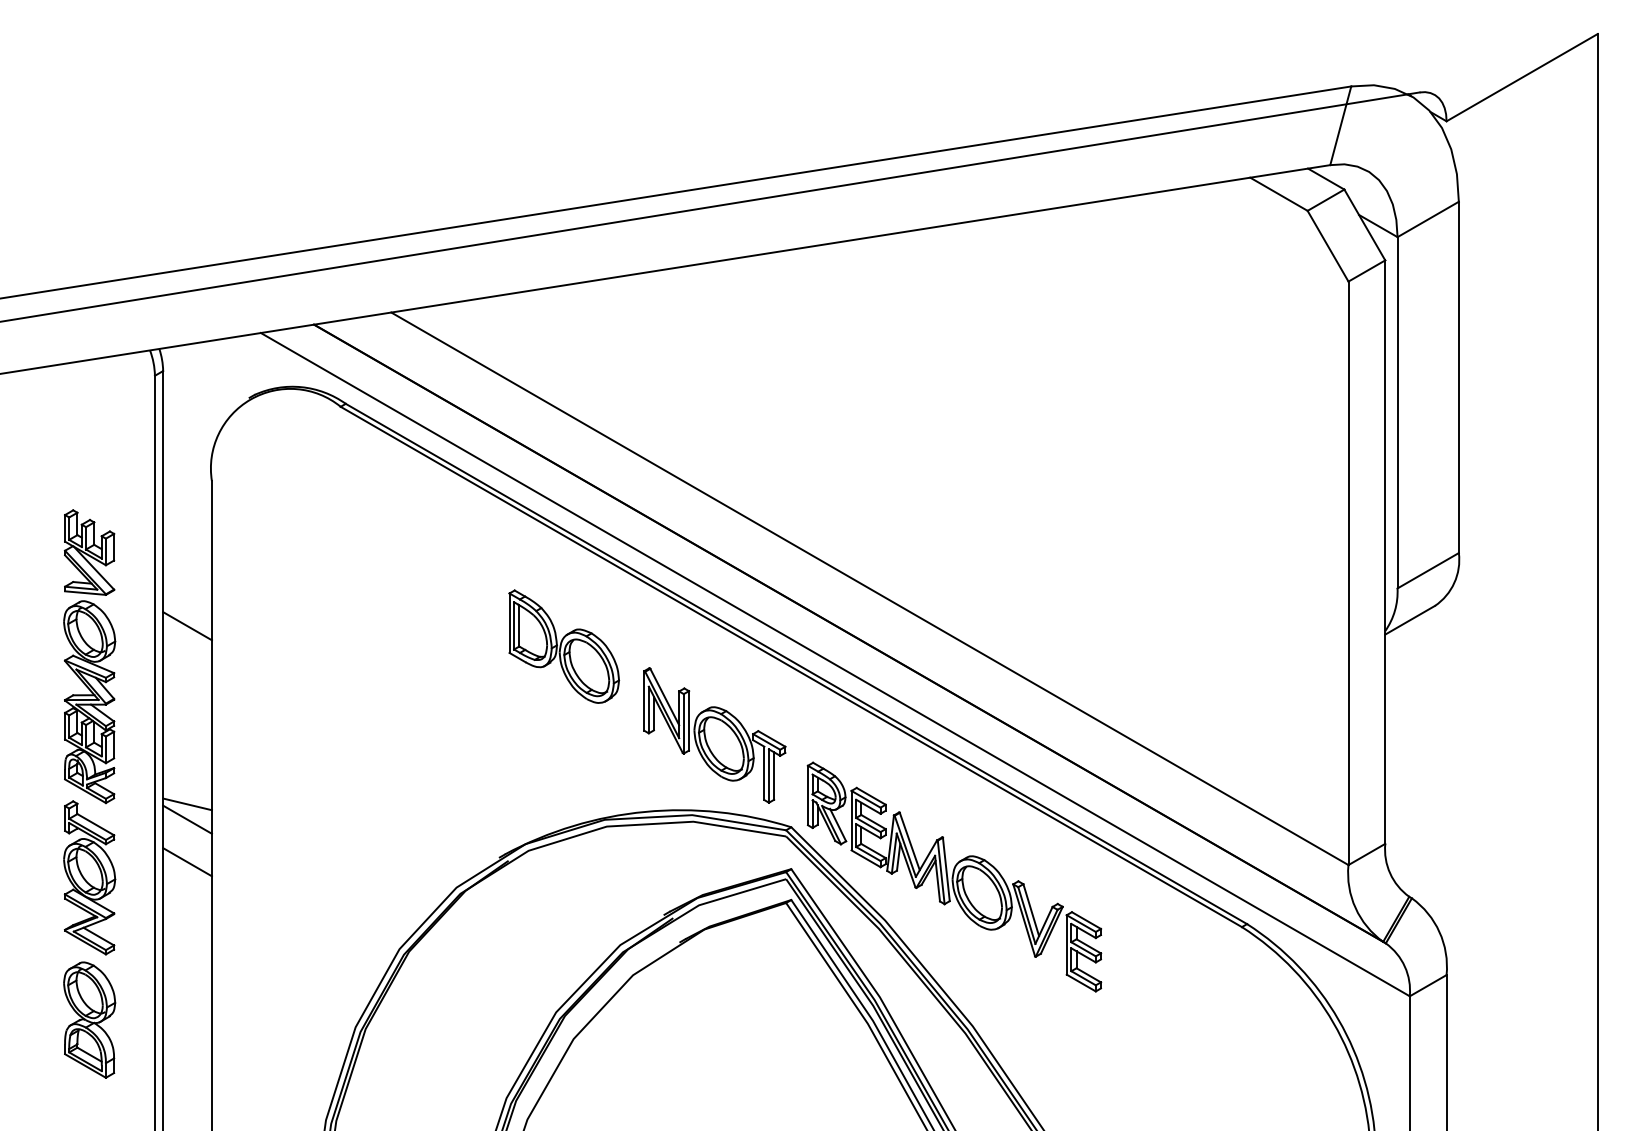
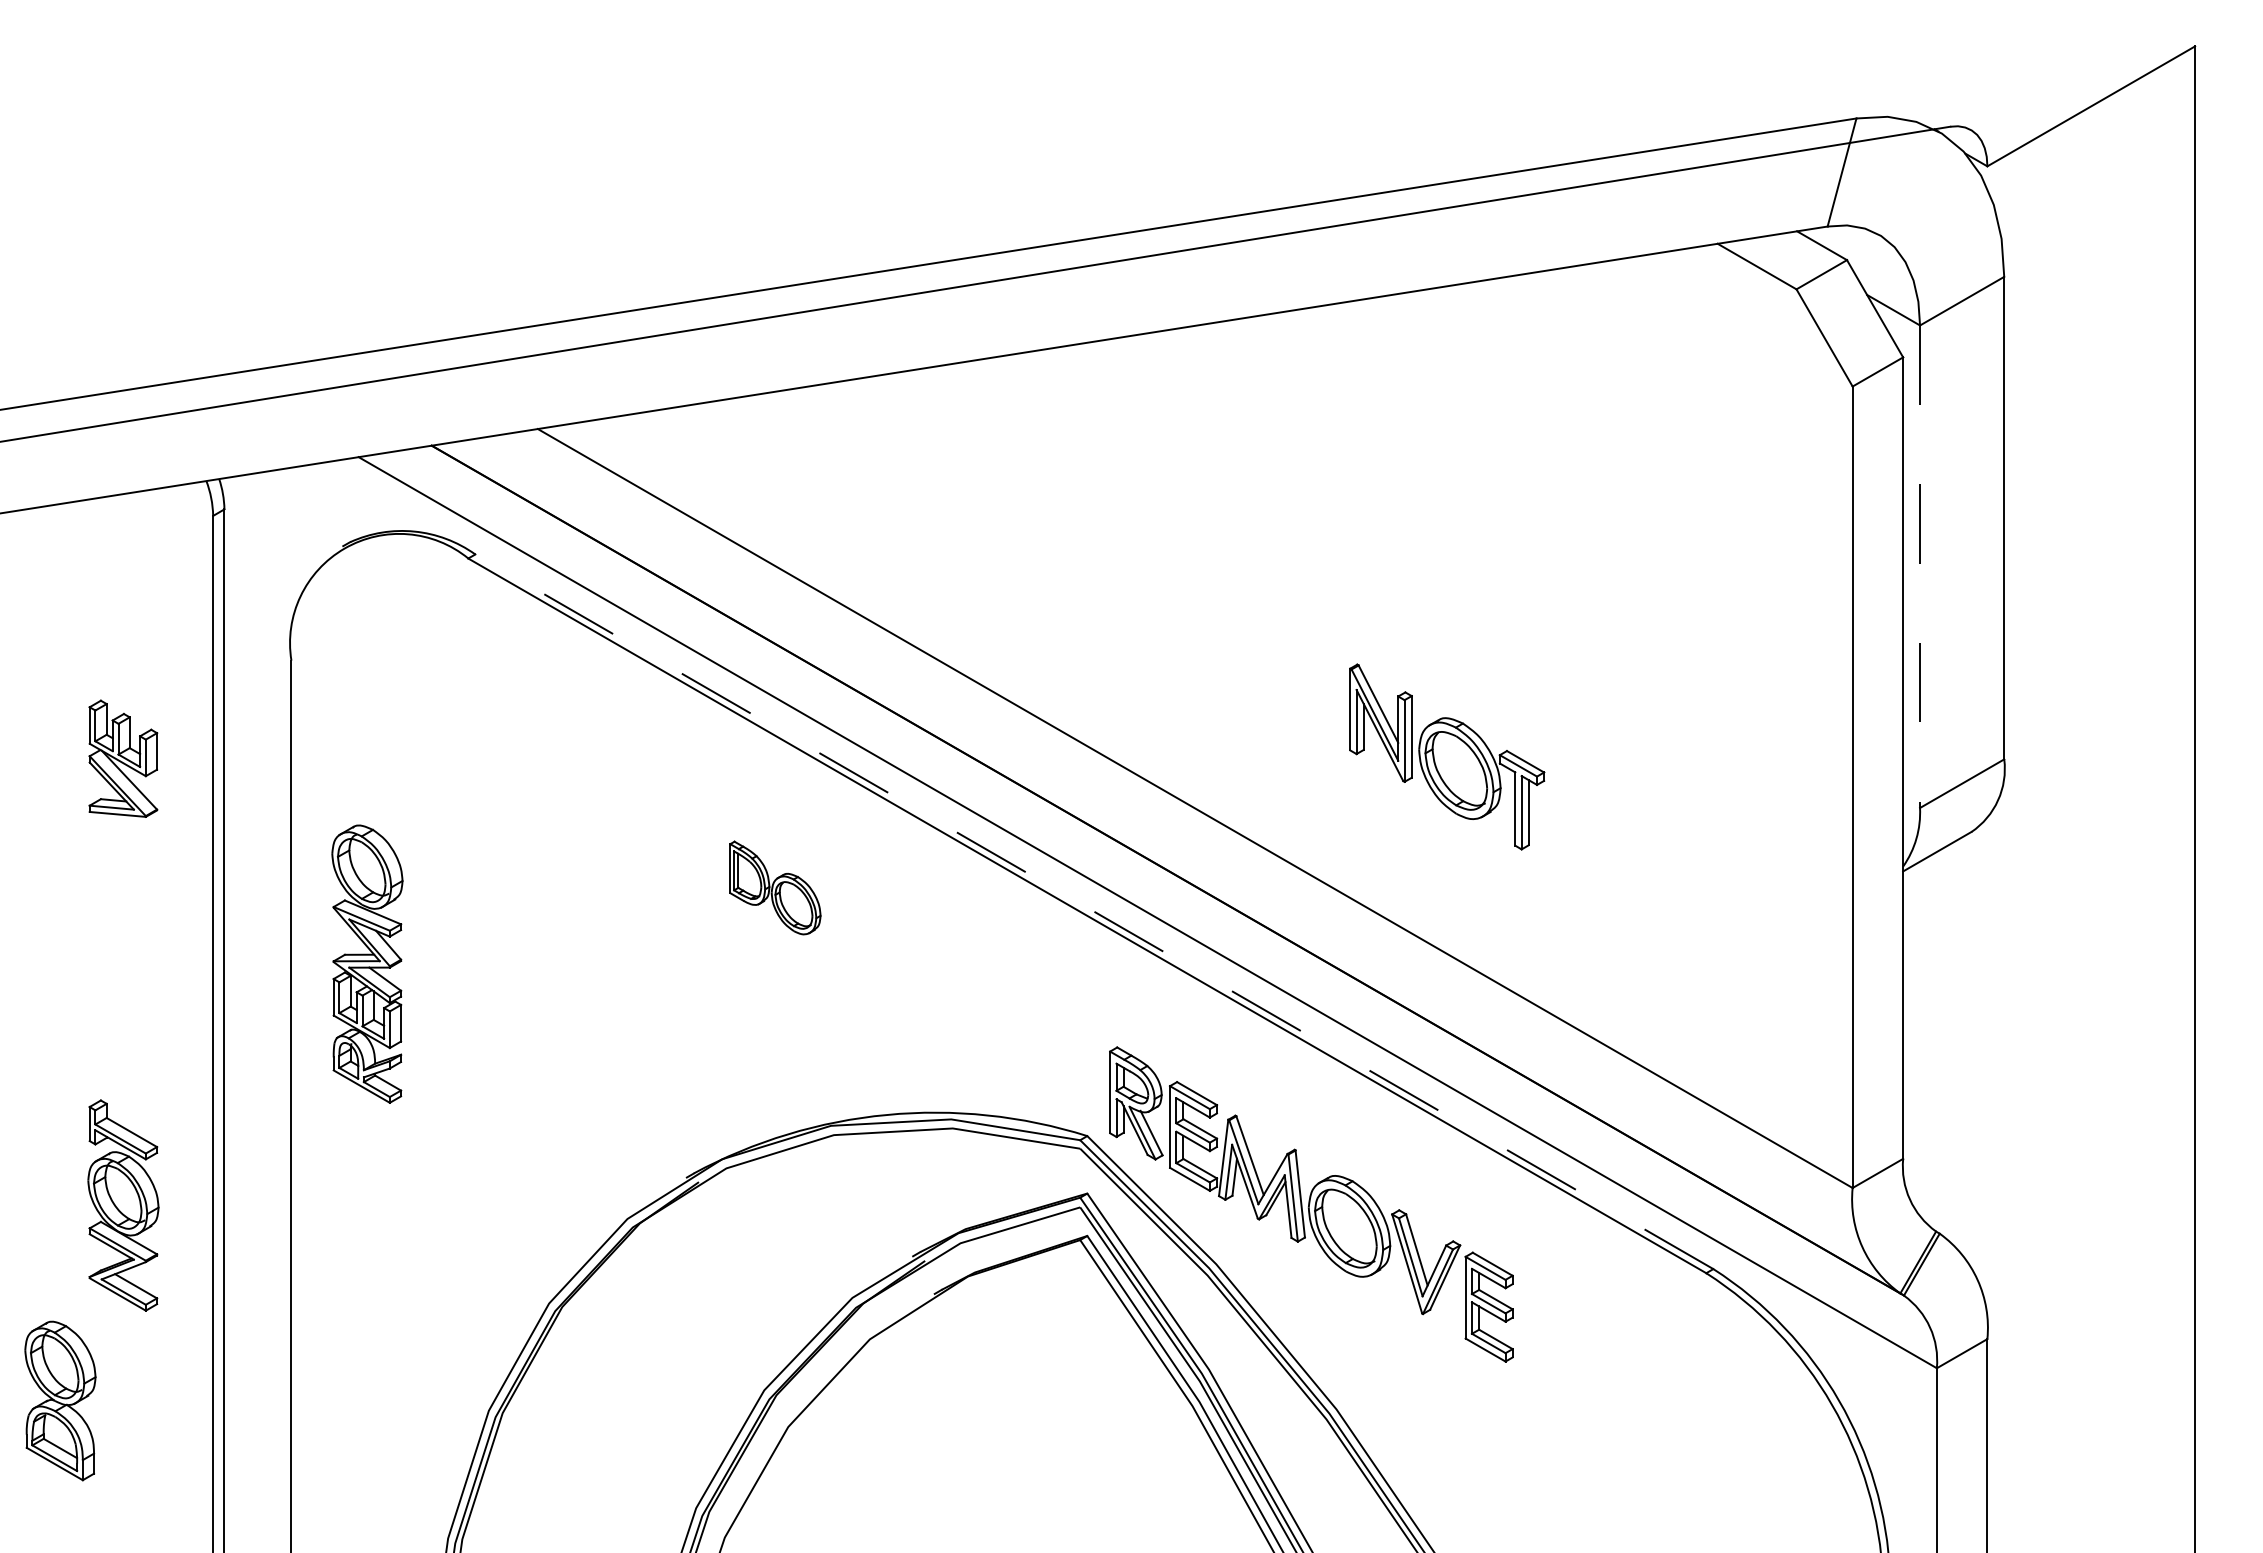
line: (1397, 413) -> (1920, 567), solid -> dashed
line: (187, 625) -> (257, 859), removed
part: (564, 646) -> (775, 887), size x0.6
line: (796, 663) -> (1094, 911), solid -> dashed
part: (89, 701) -> (367, 963), moved
part: (715, 735) -> (1447, 756), moved
line: (187, 804) -> (257, 1104), removed
line: (187, 819) -> (257, 1125), removed
line: (187, 861) -> (257, 1183), removed
part: (89, 1019) -> (60, 1400), moved

